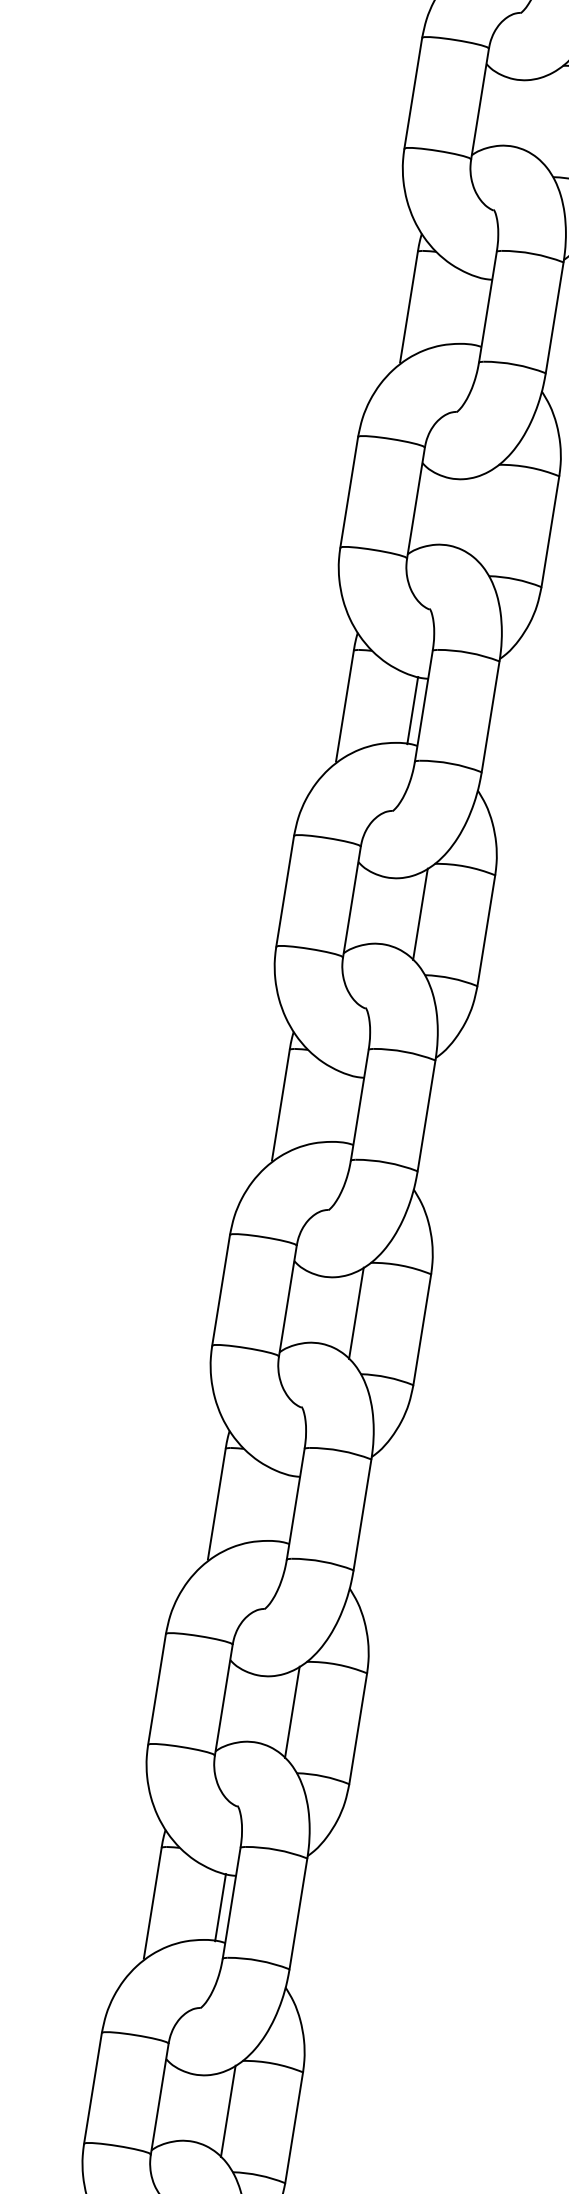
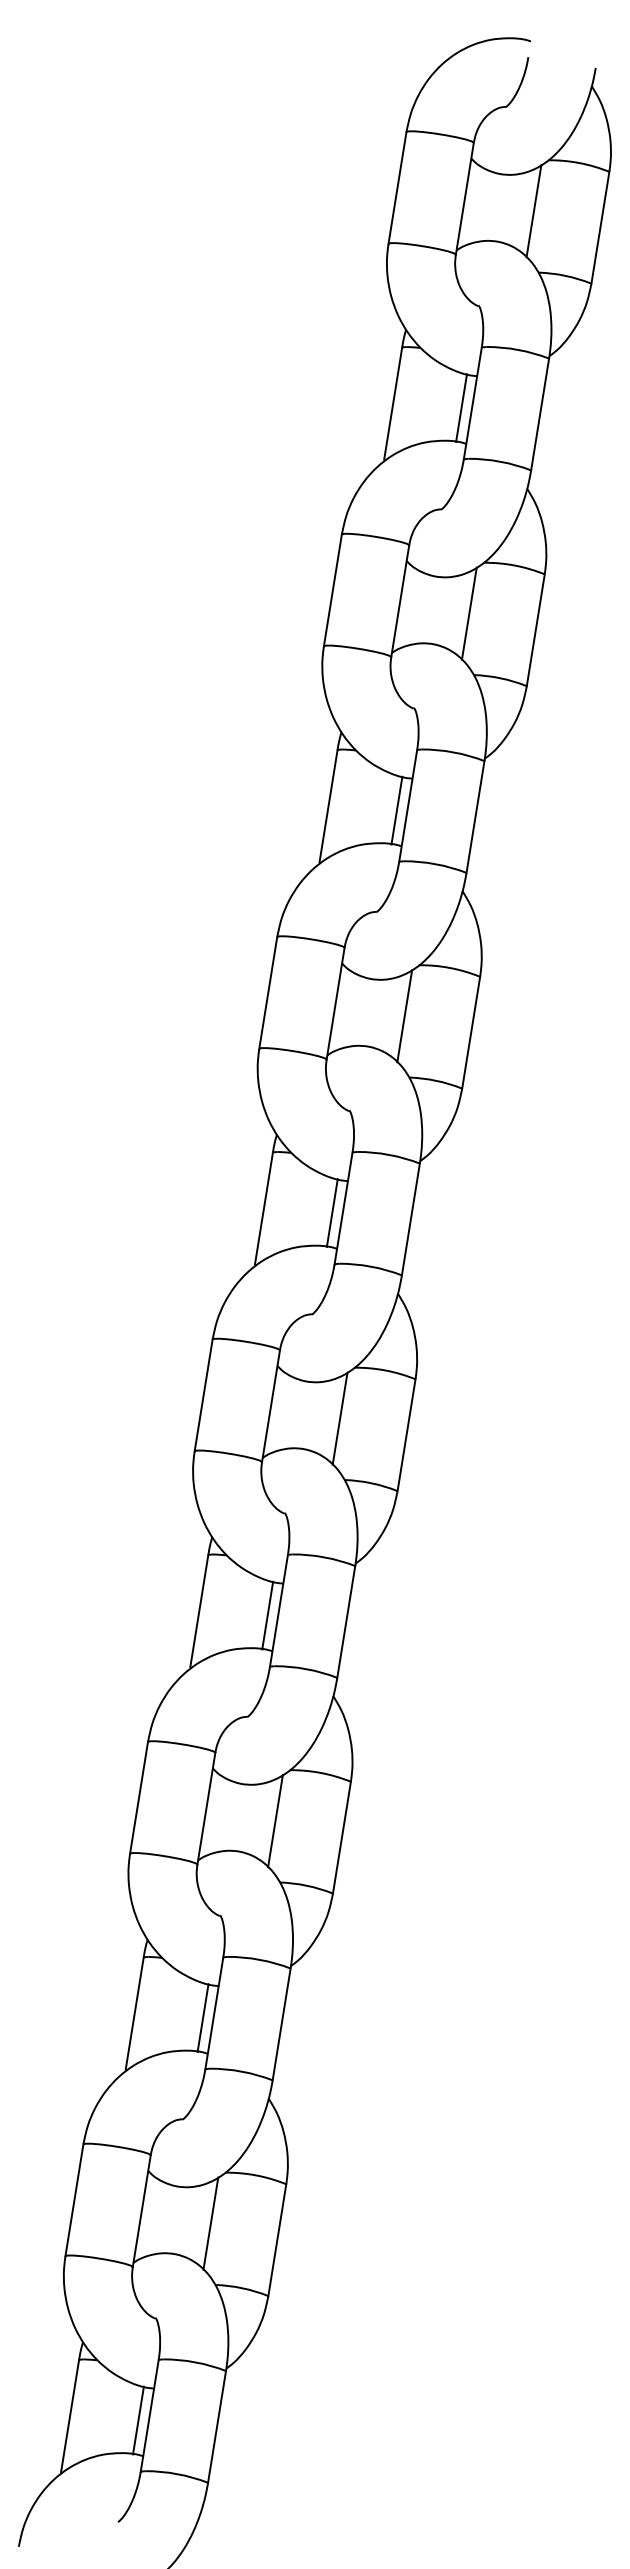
line: (548, 116) -> (533, 211), added
line: (476, 311) -> (461, 408), added
line: (483, 515) -> (468, 613), added
line: (347, 1109) -> (331, 1213), added
line: (284, 1508) -> (267, 1615), added

